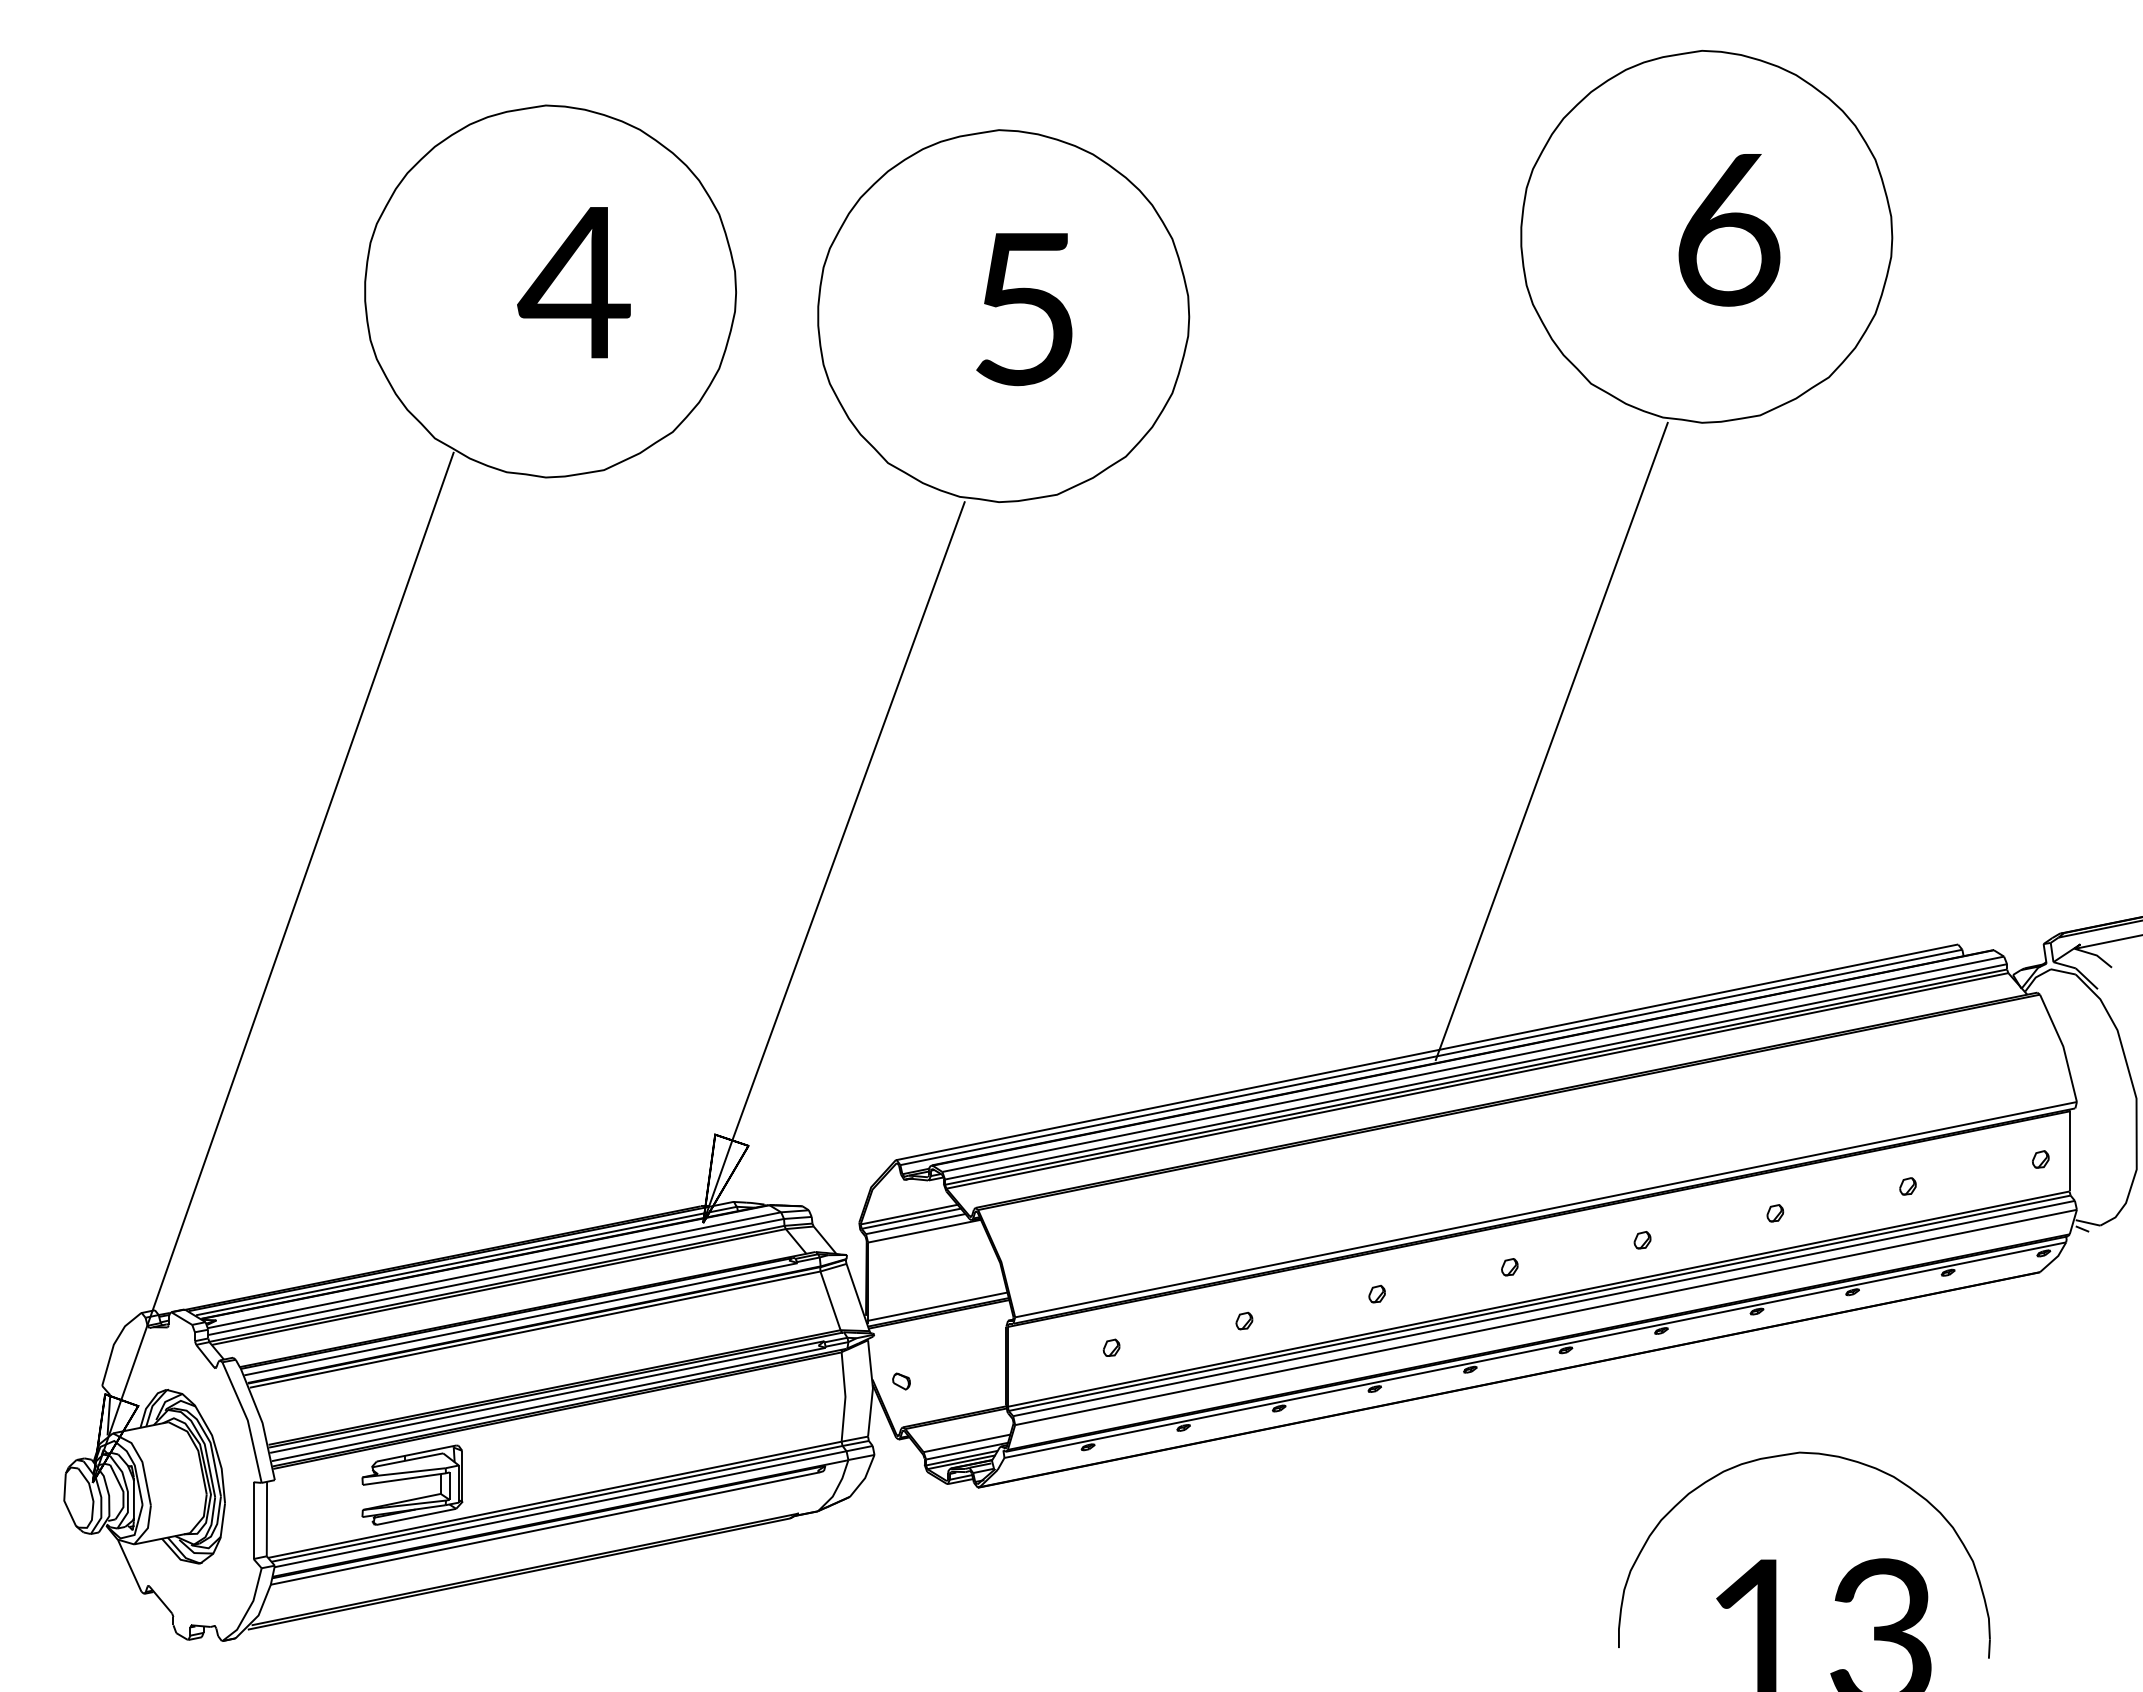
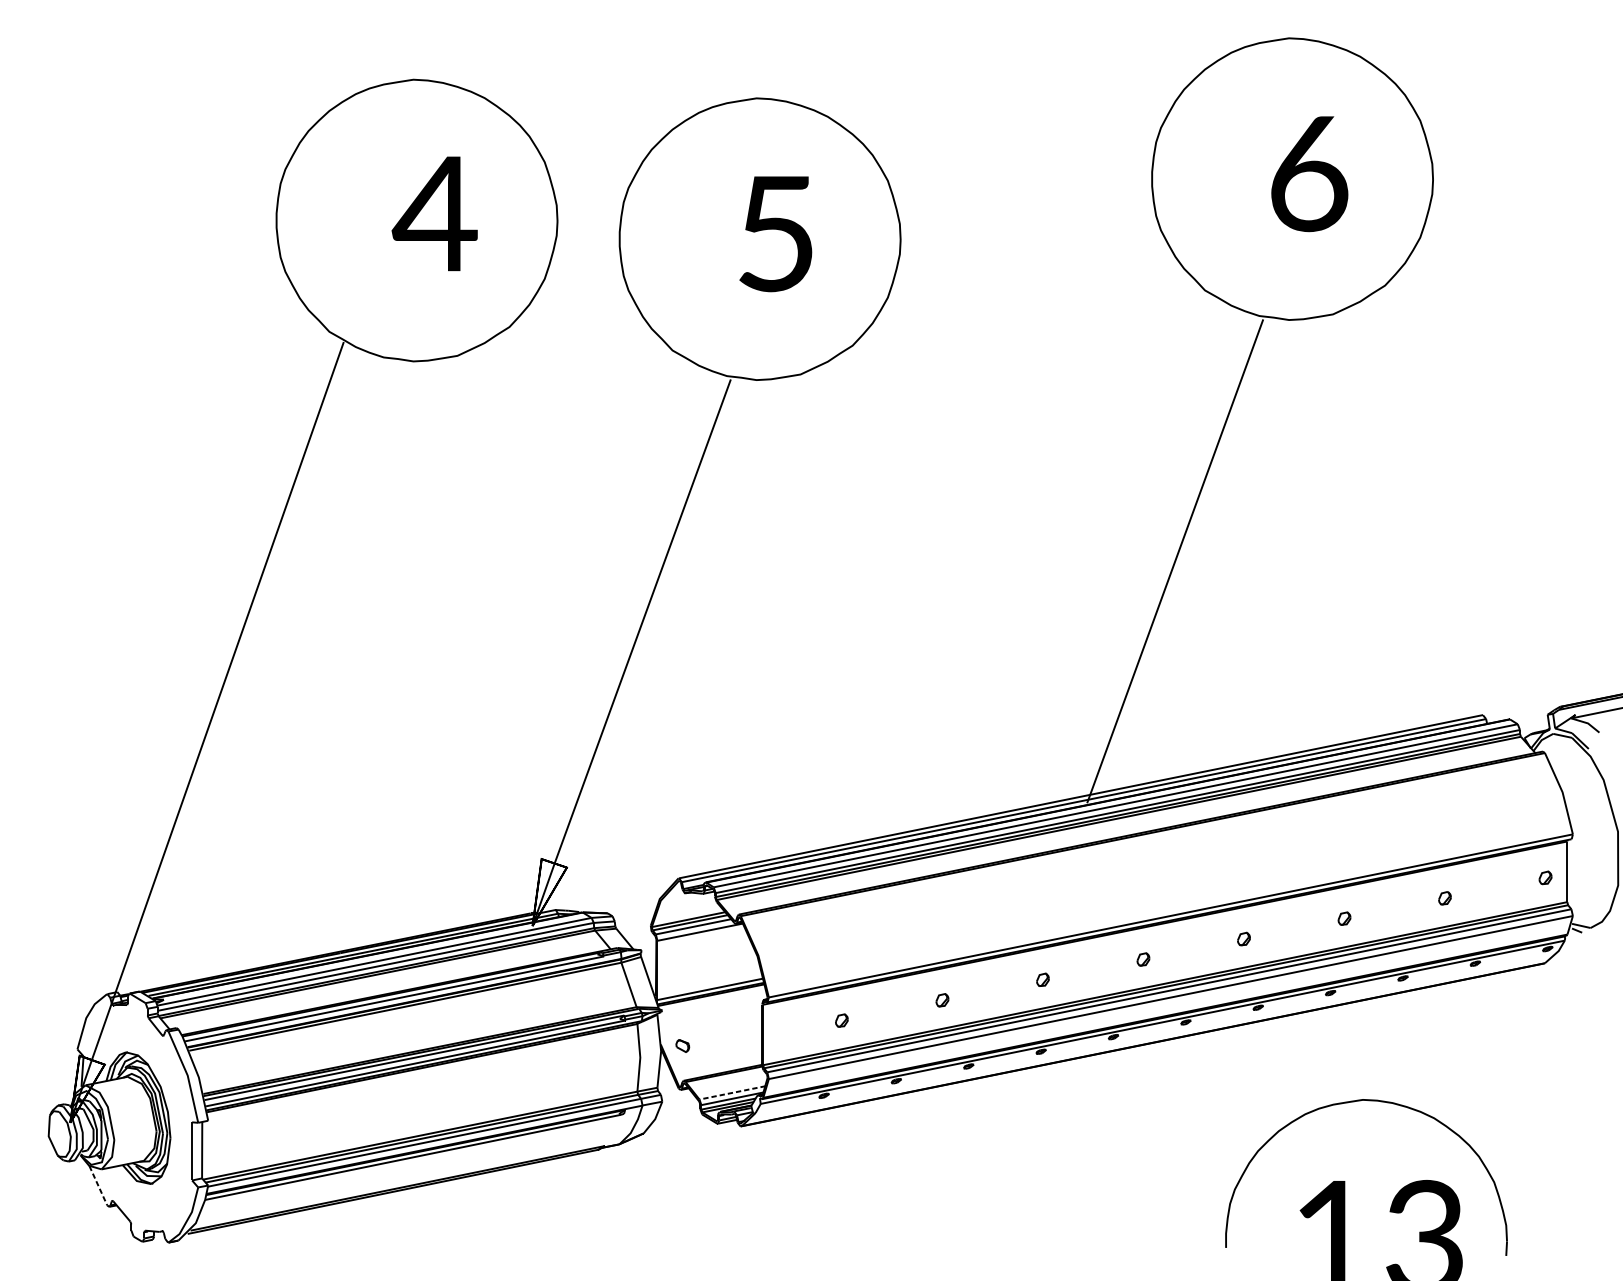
line: (967, 1443) -> (732, 1092), solid -> dashed
part: (412, 1484) -> (312, 1124), removed
line: (130, 1566) -> (98, 1186), solid -> dashed

